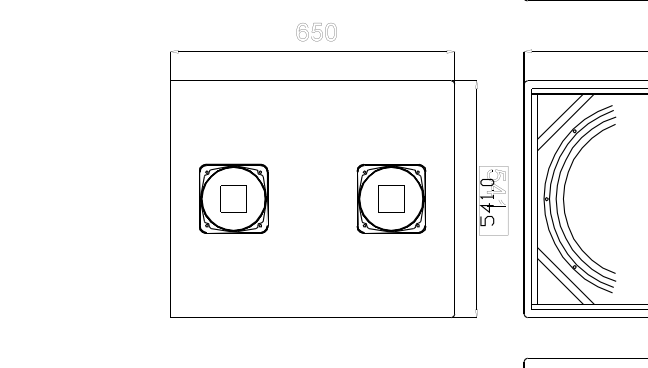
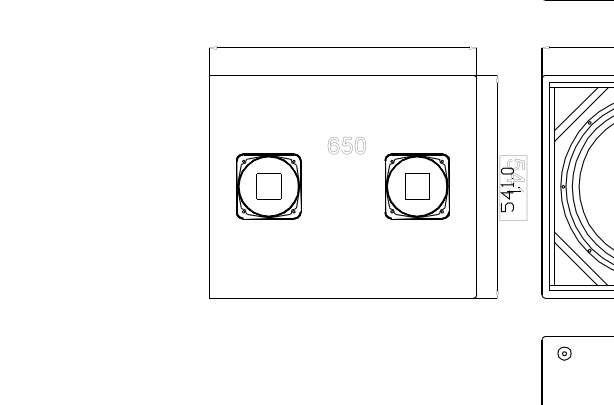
part: (316, 32) -> (346, 145), moved

